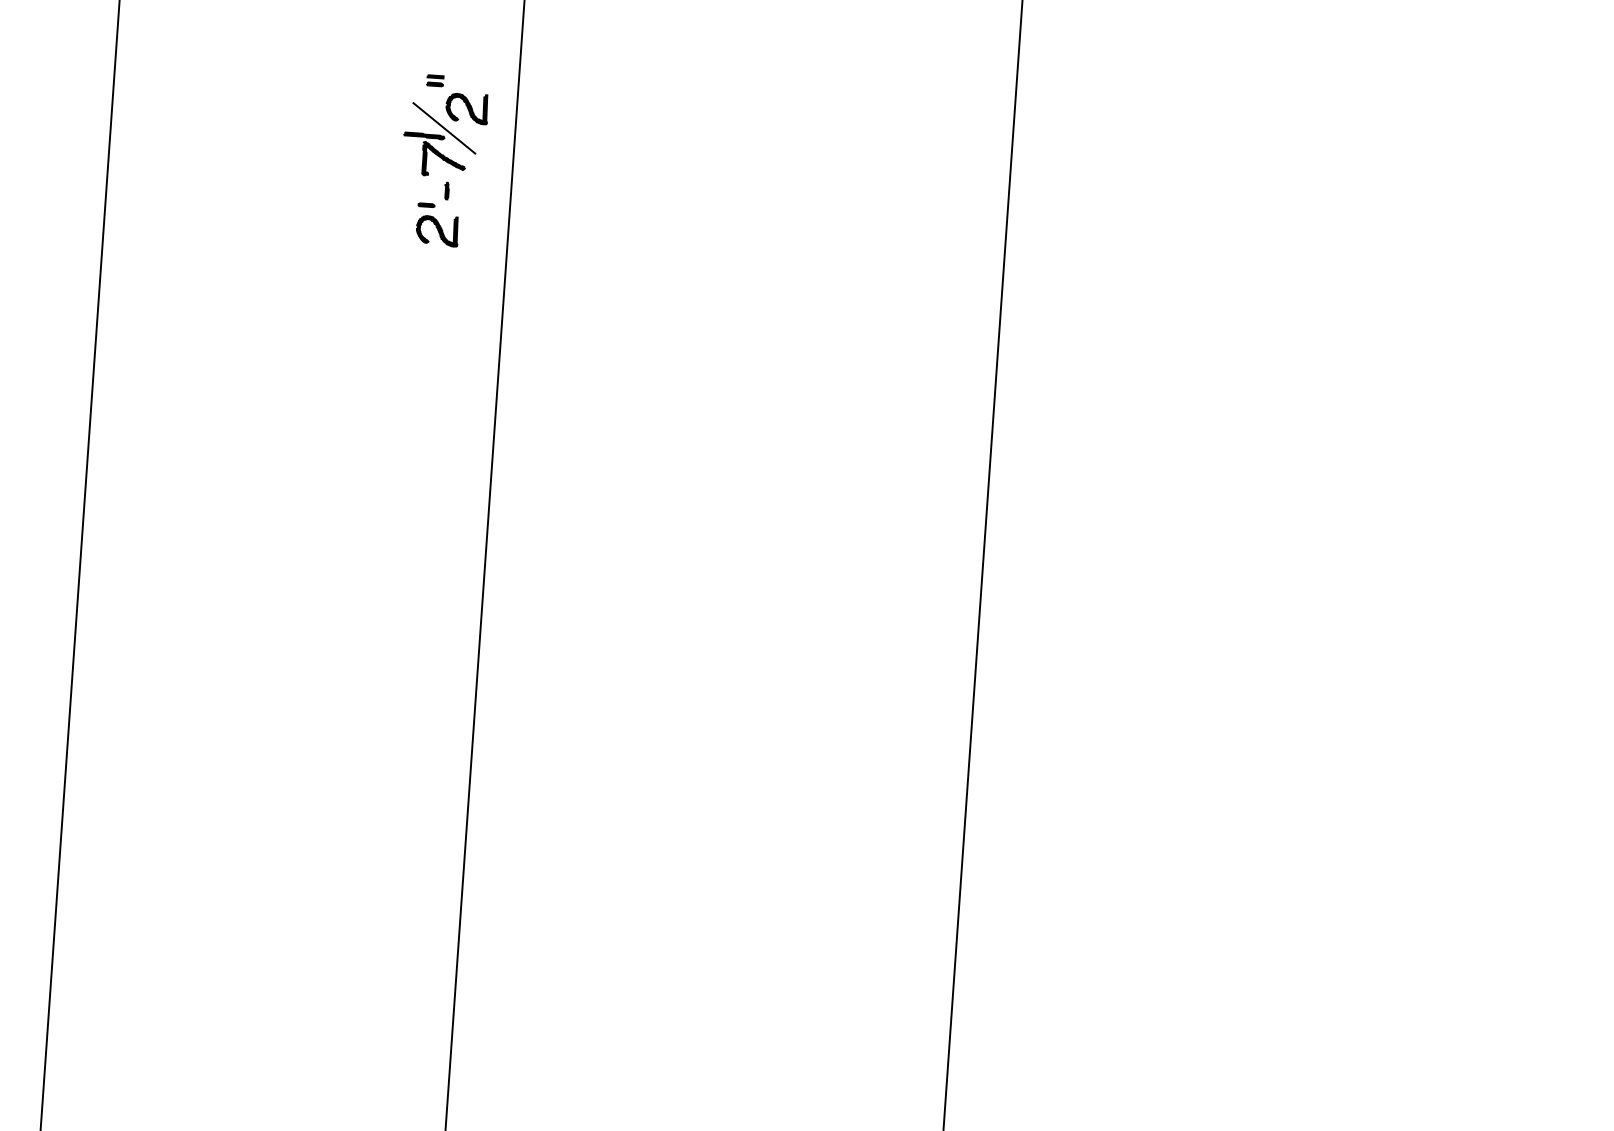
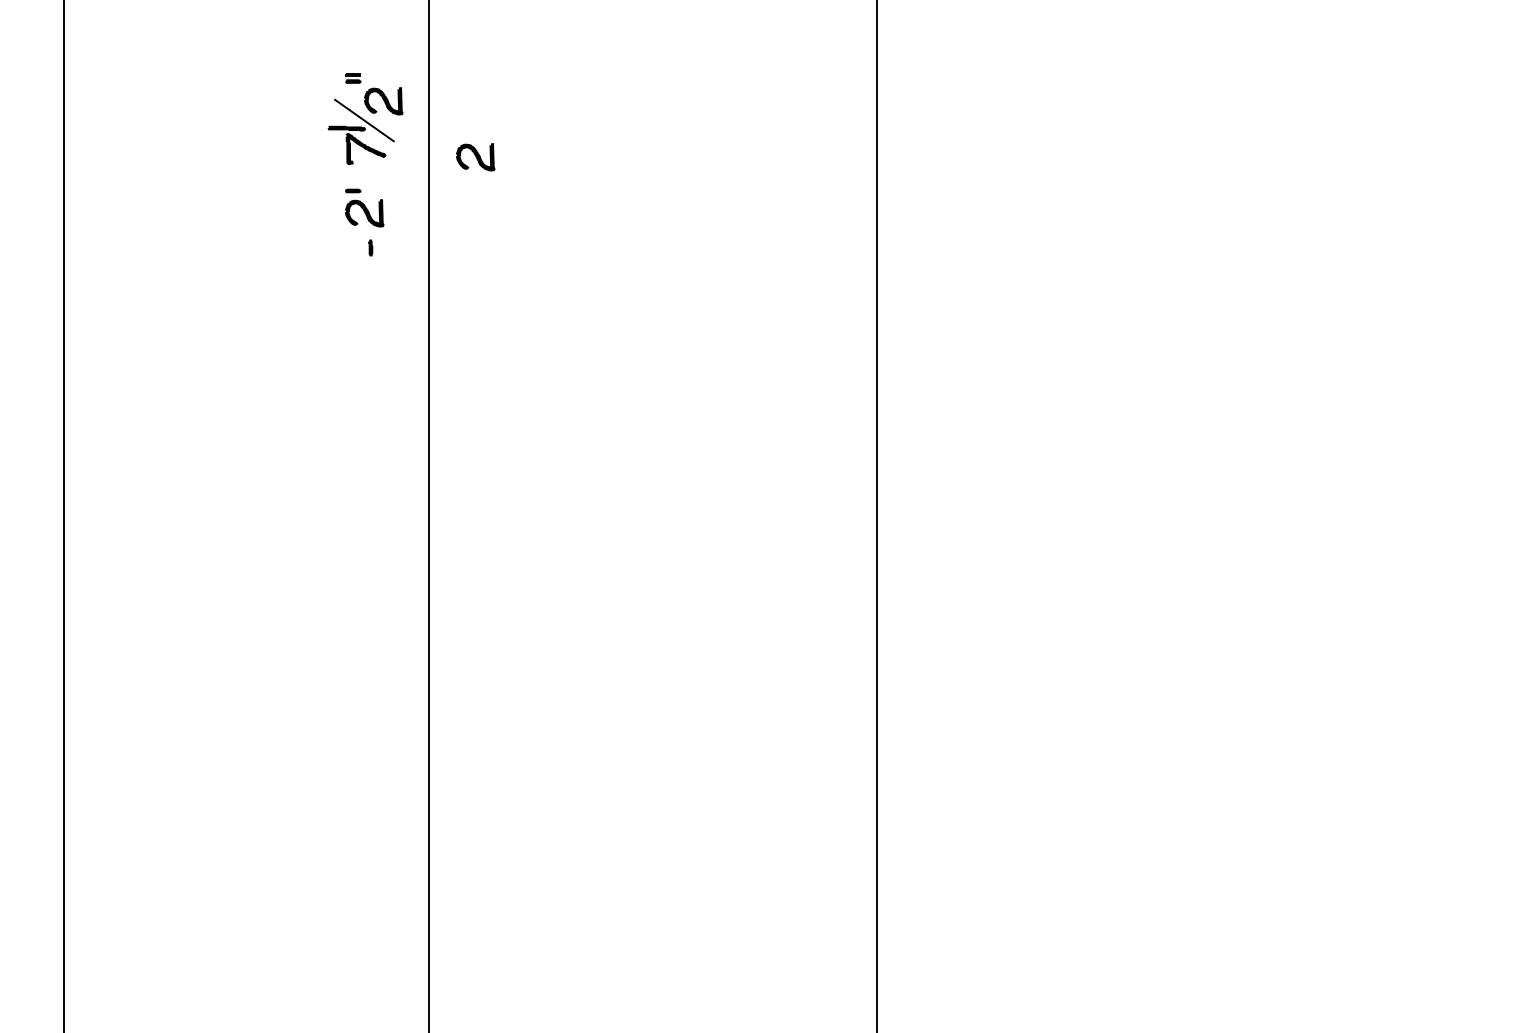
part: (564, 177) -> (475, 157), added
part: (446, 190) -> (370, 247), moved

